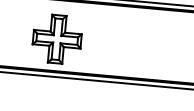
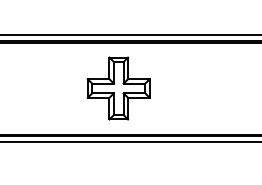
part: (57, 39) -> (118, 88), moved

